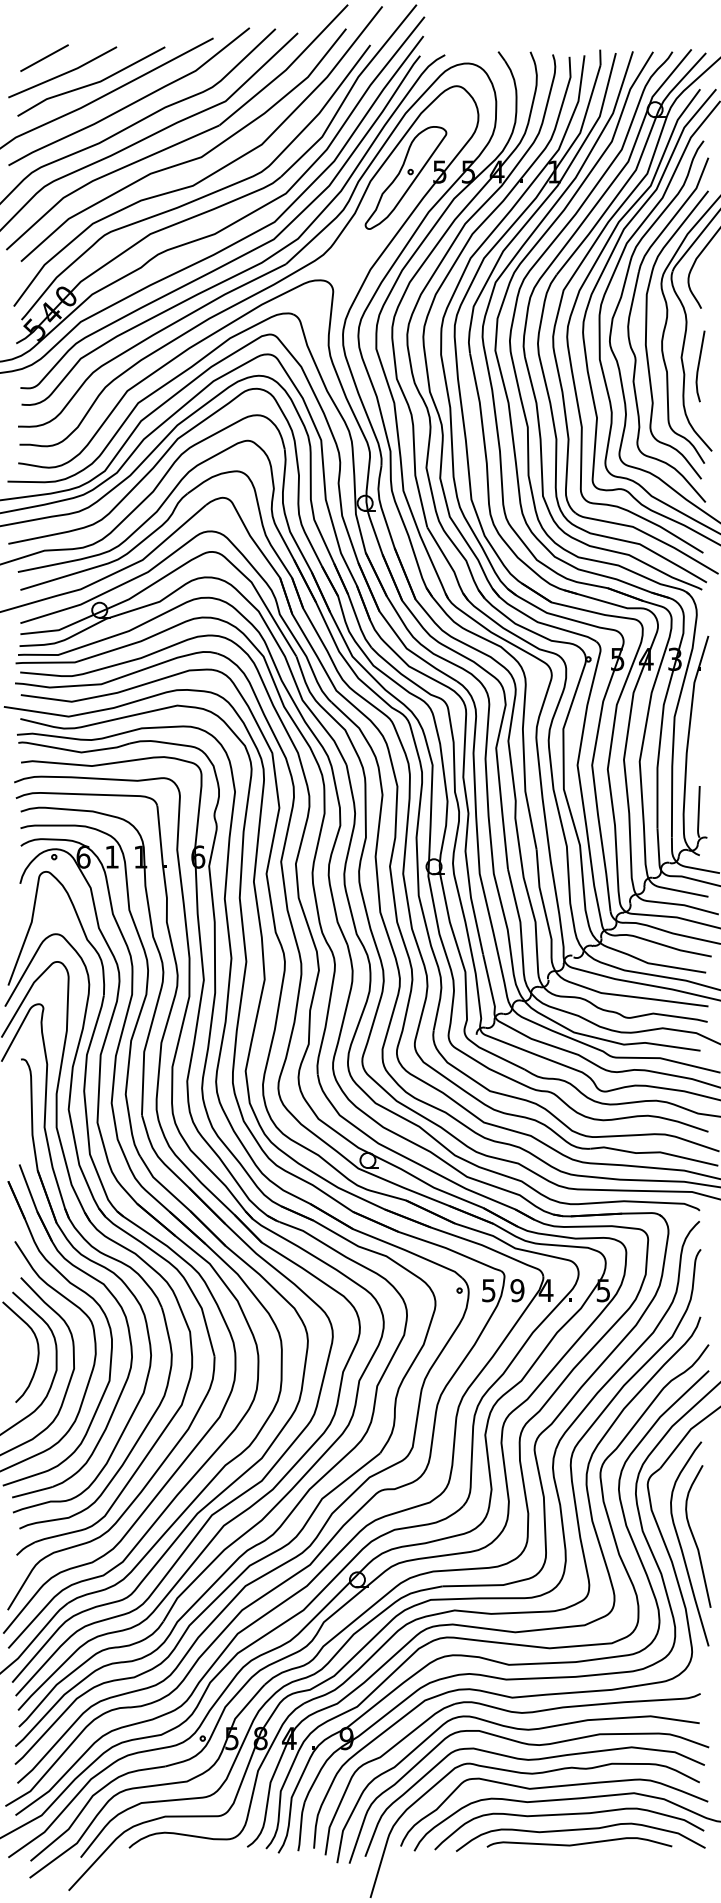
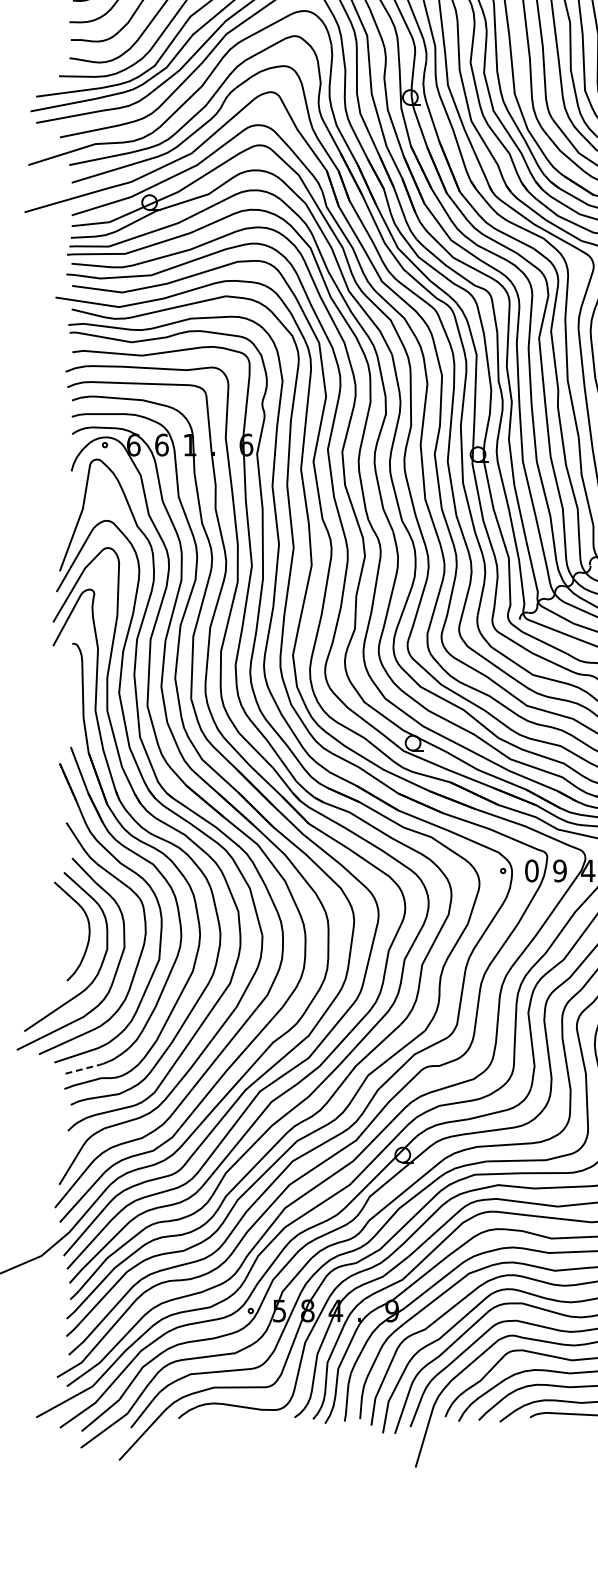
text: (112, 856) -> (162, 444), 1 -> 6
text: (488, 1290) -> (531, 870), 5 -> 0
line: (32, 1492) -> (83, 1069), solid -> dashed

